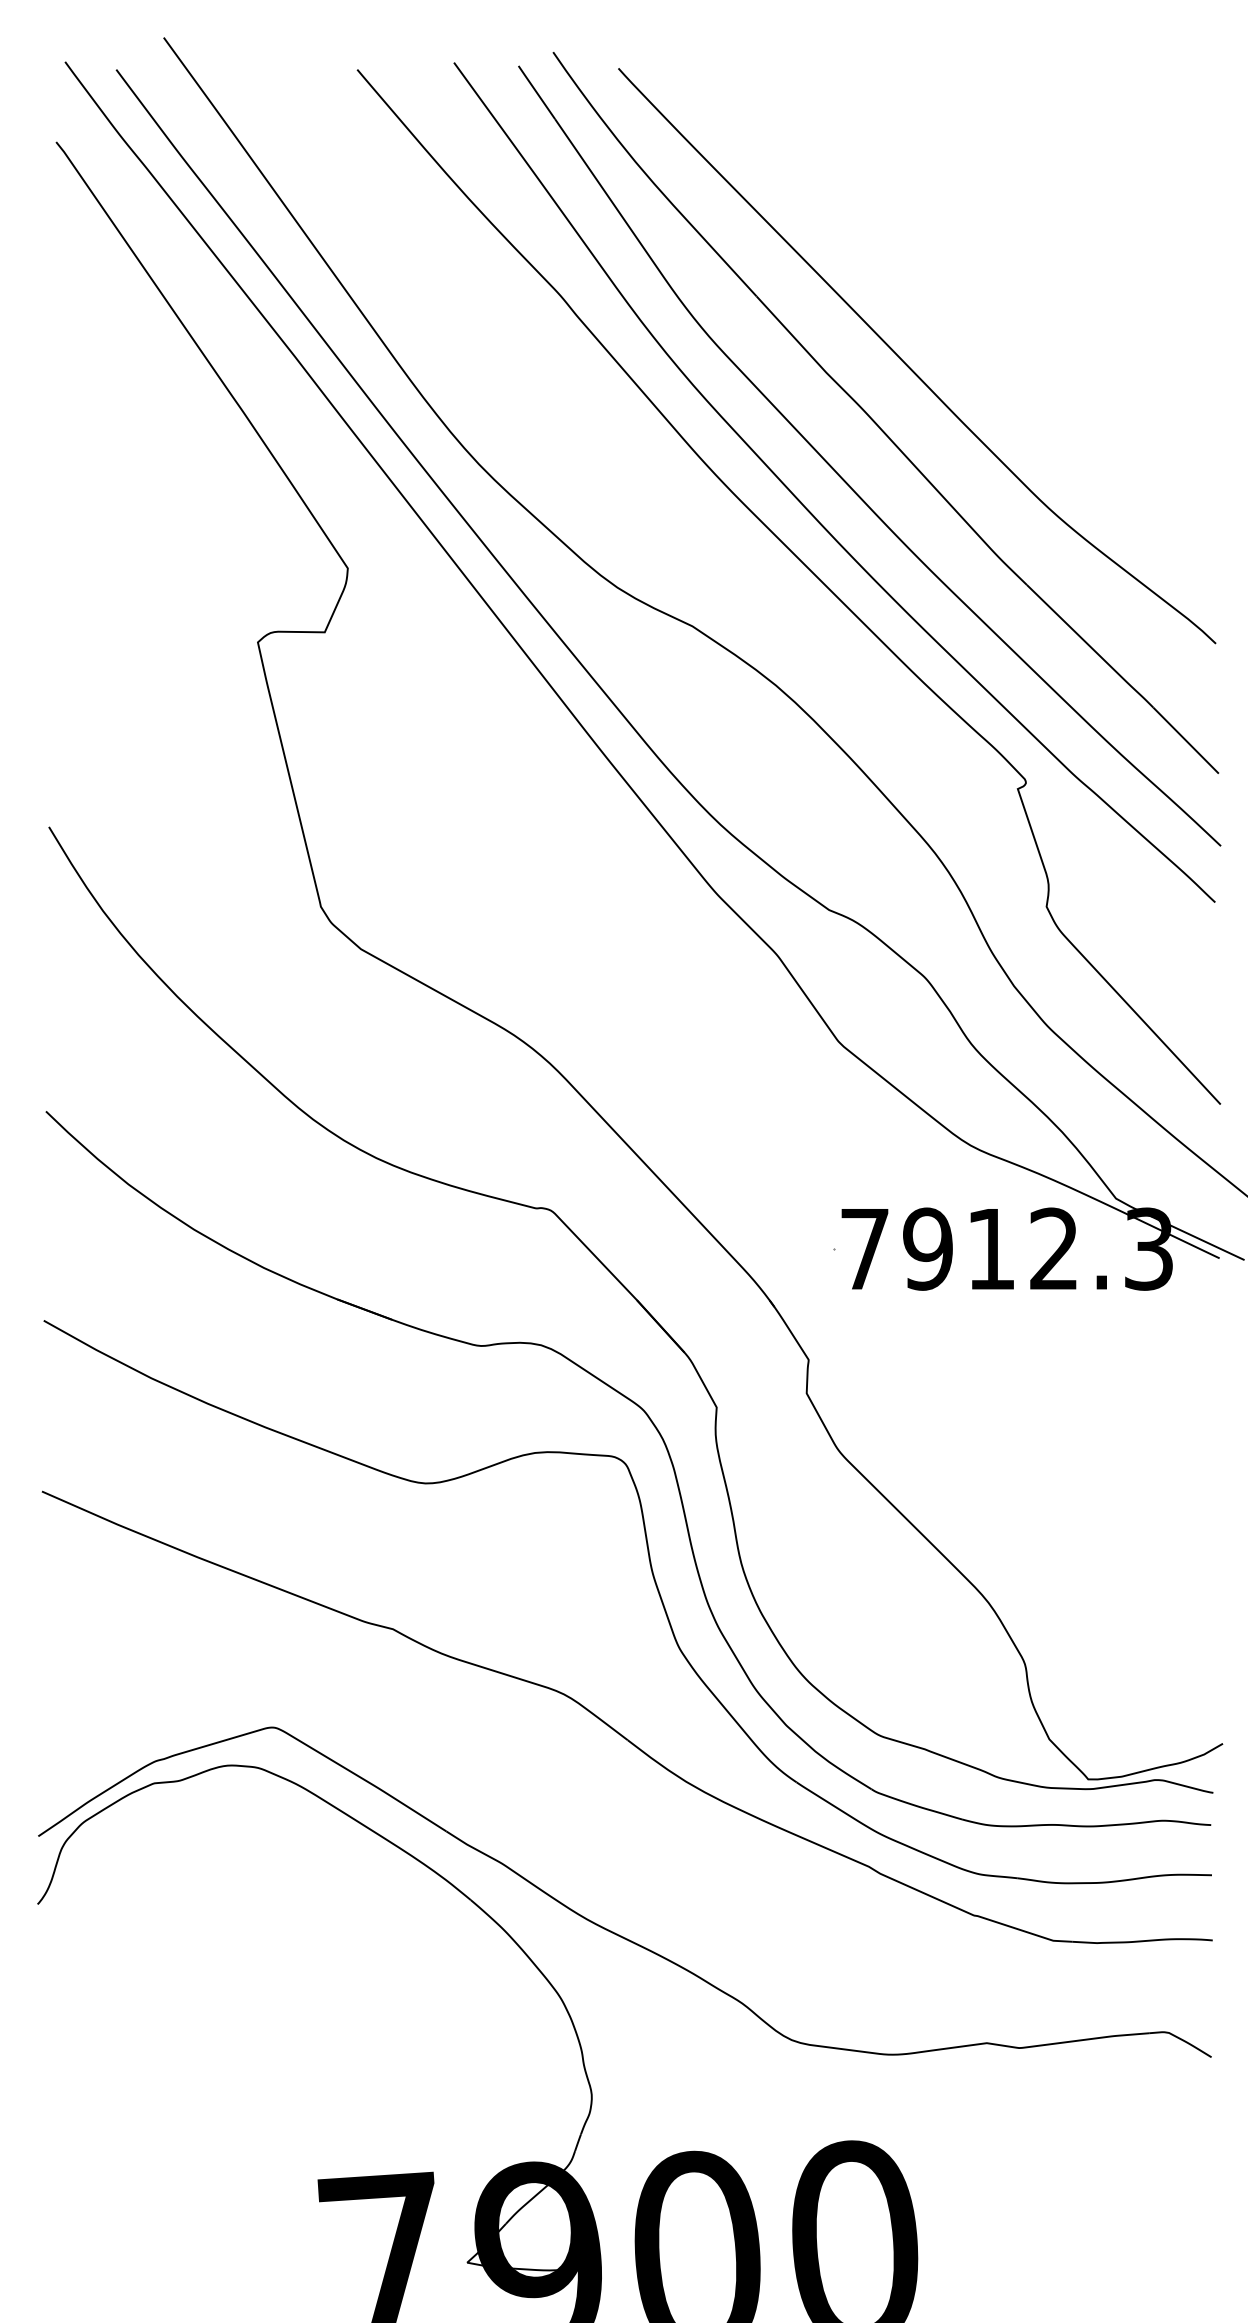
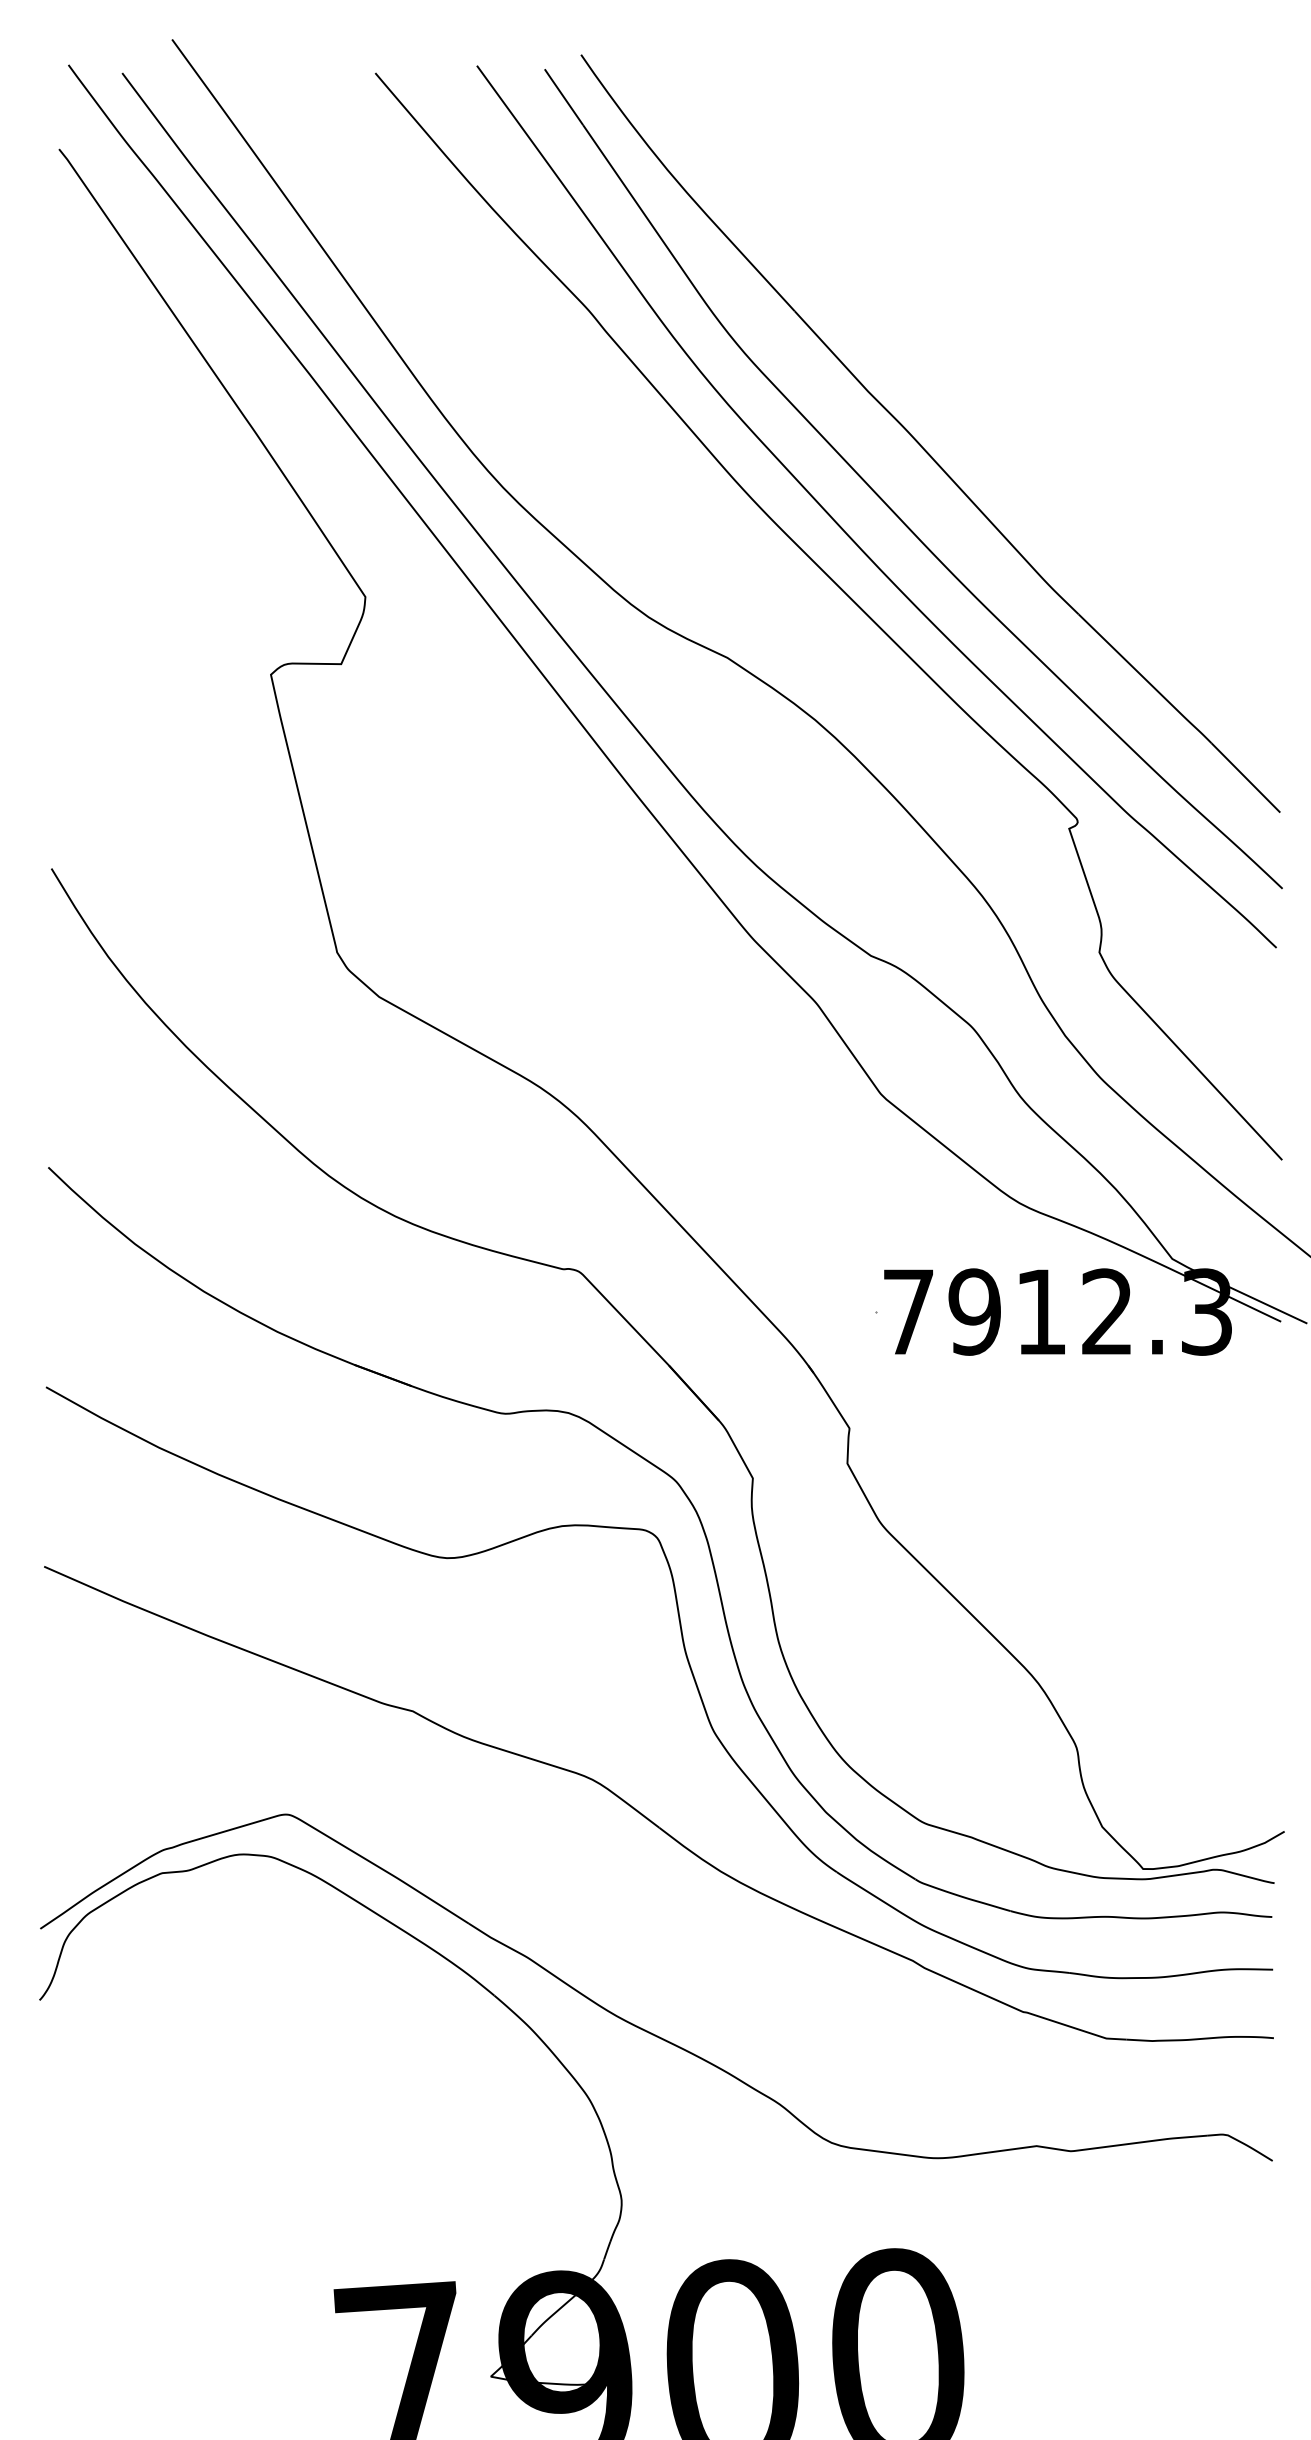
curve: (908, 365) -> (954, 383), removed

